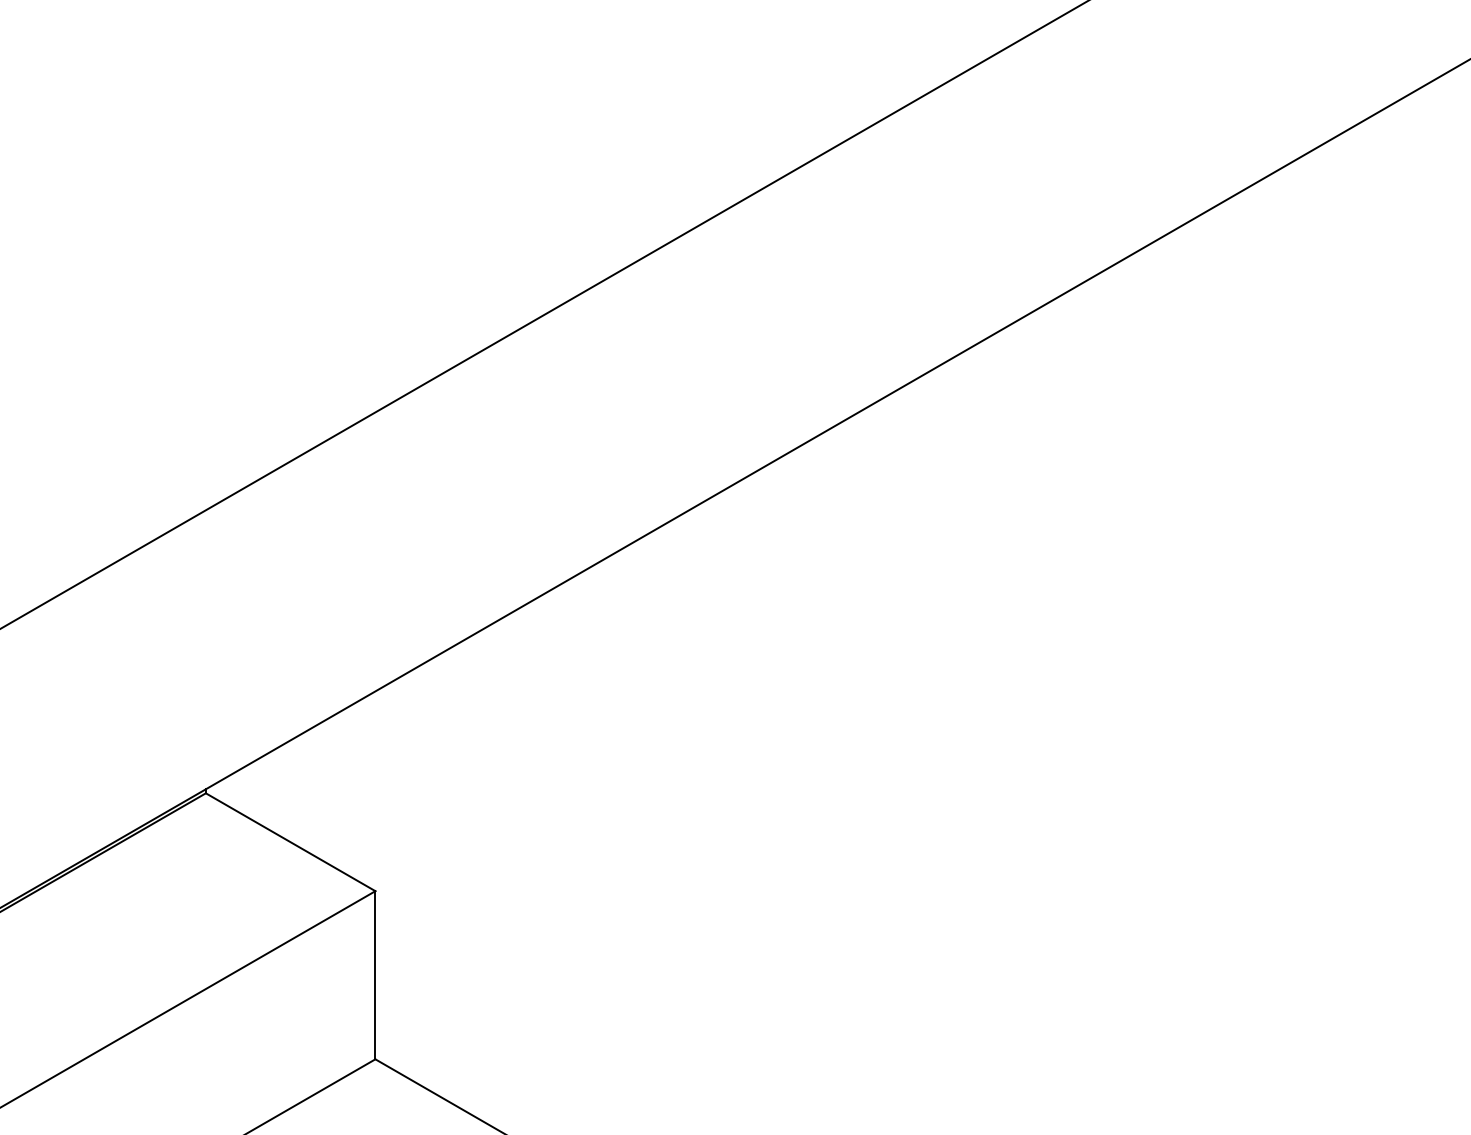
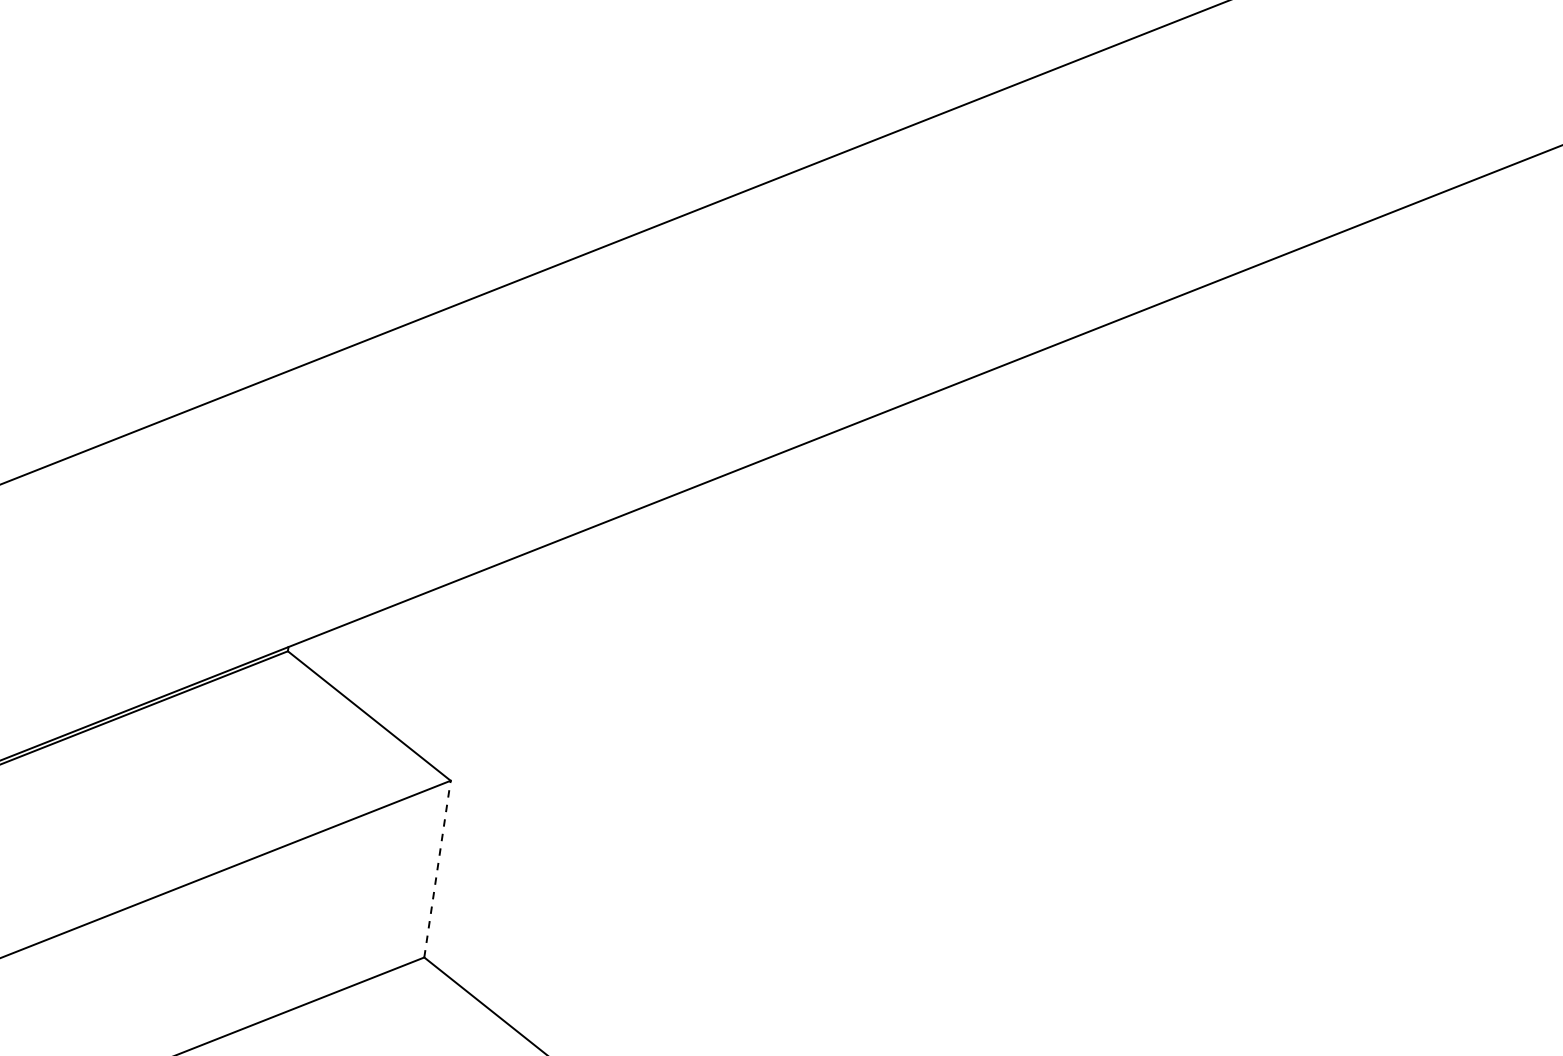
line: (375, 974) -> (437, 868), solid -> dashed

